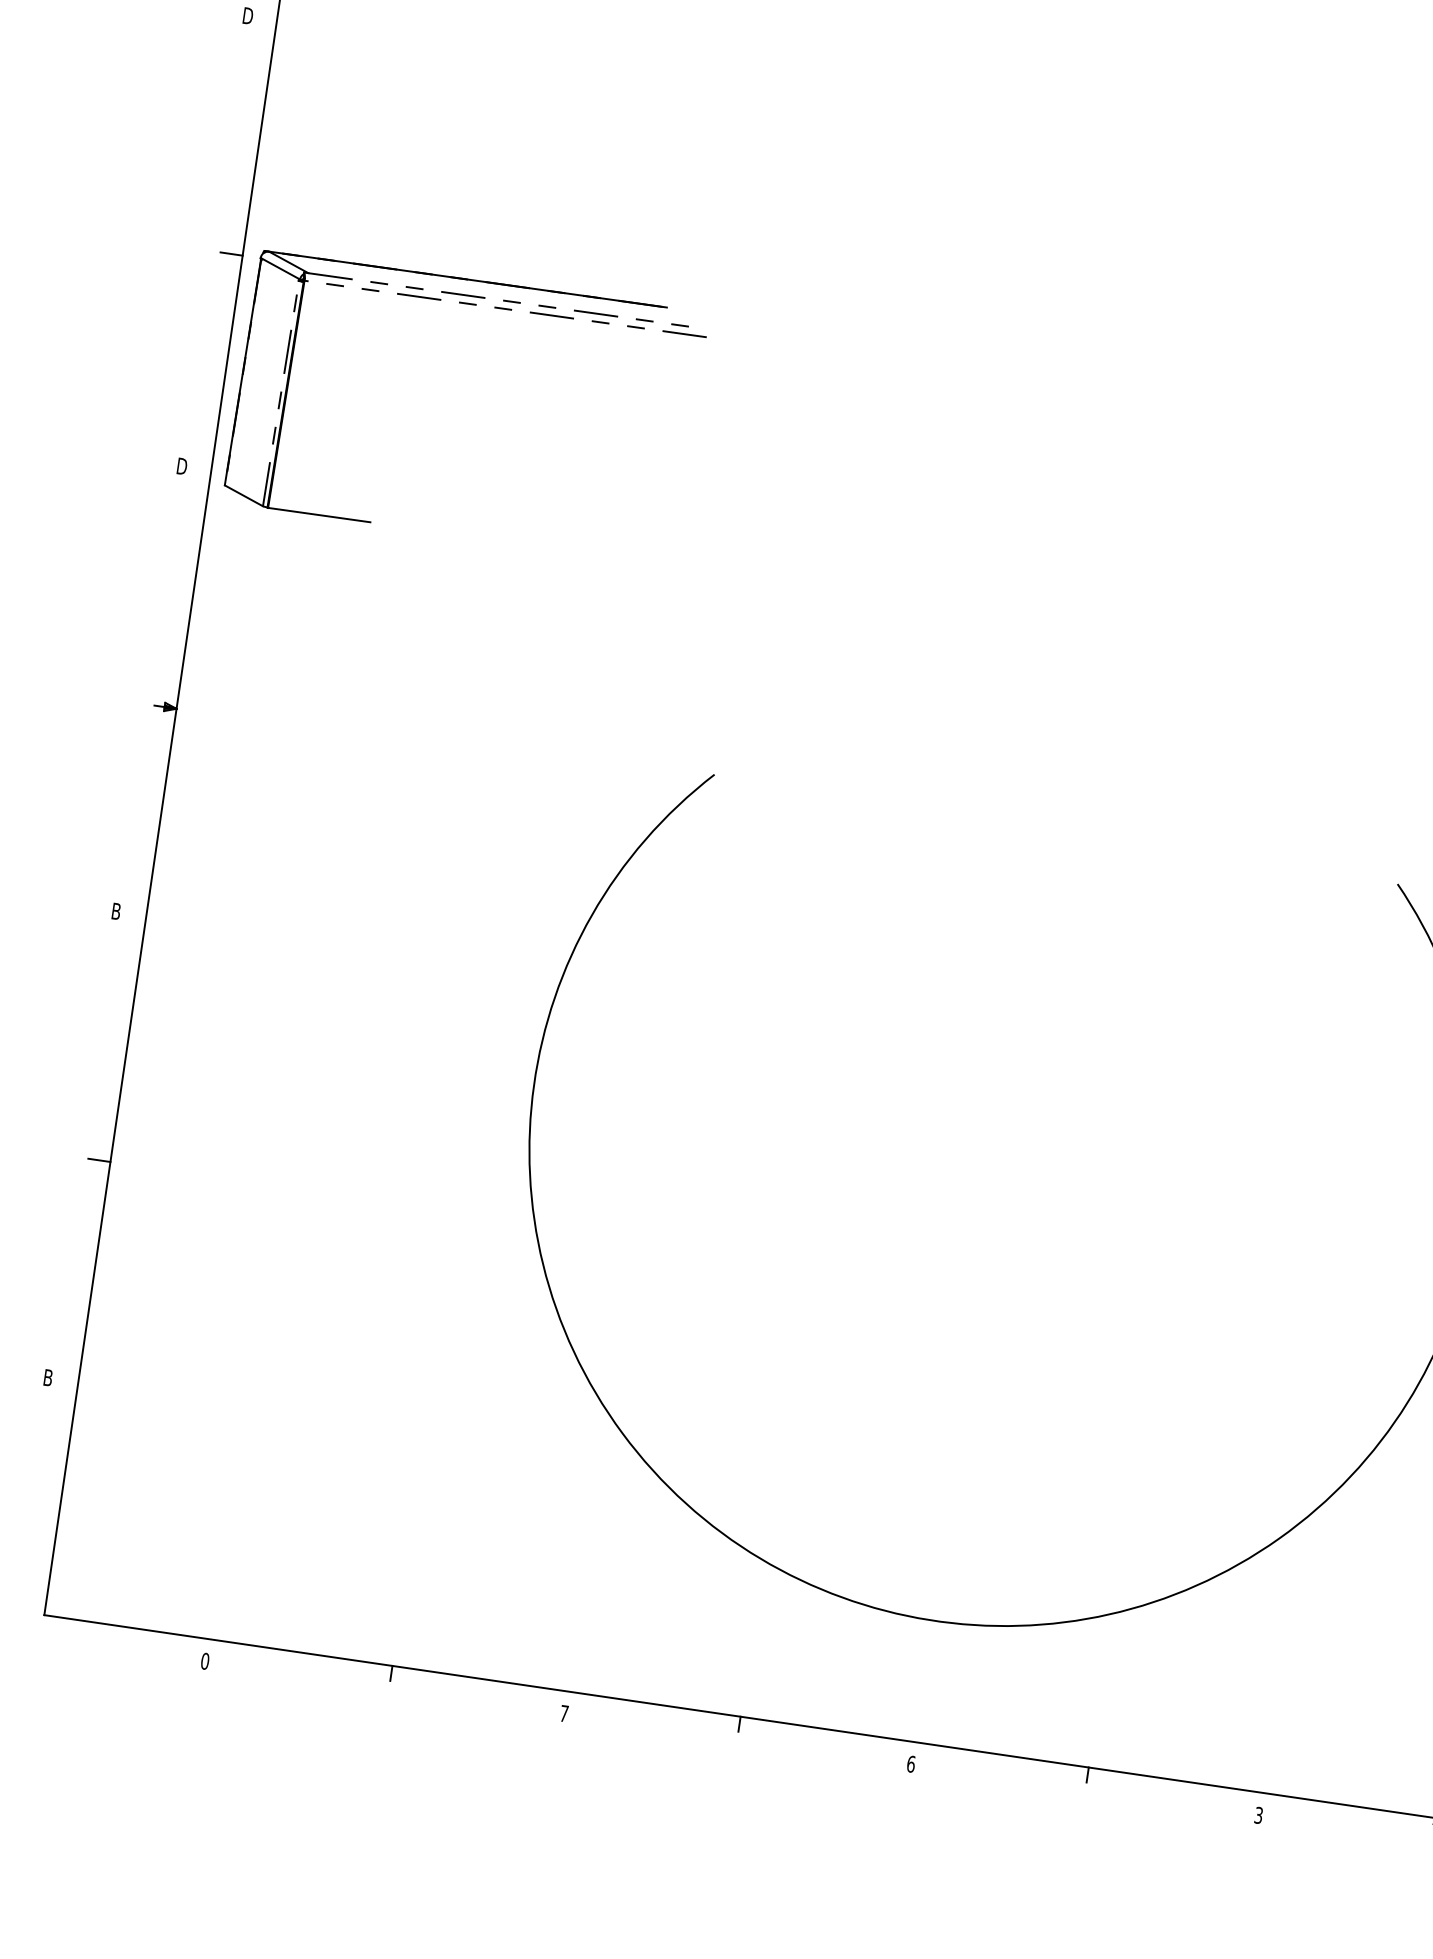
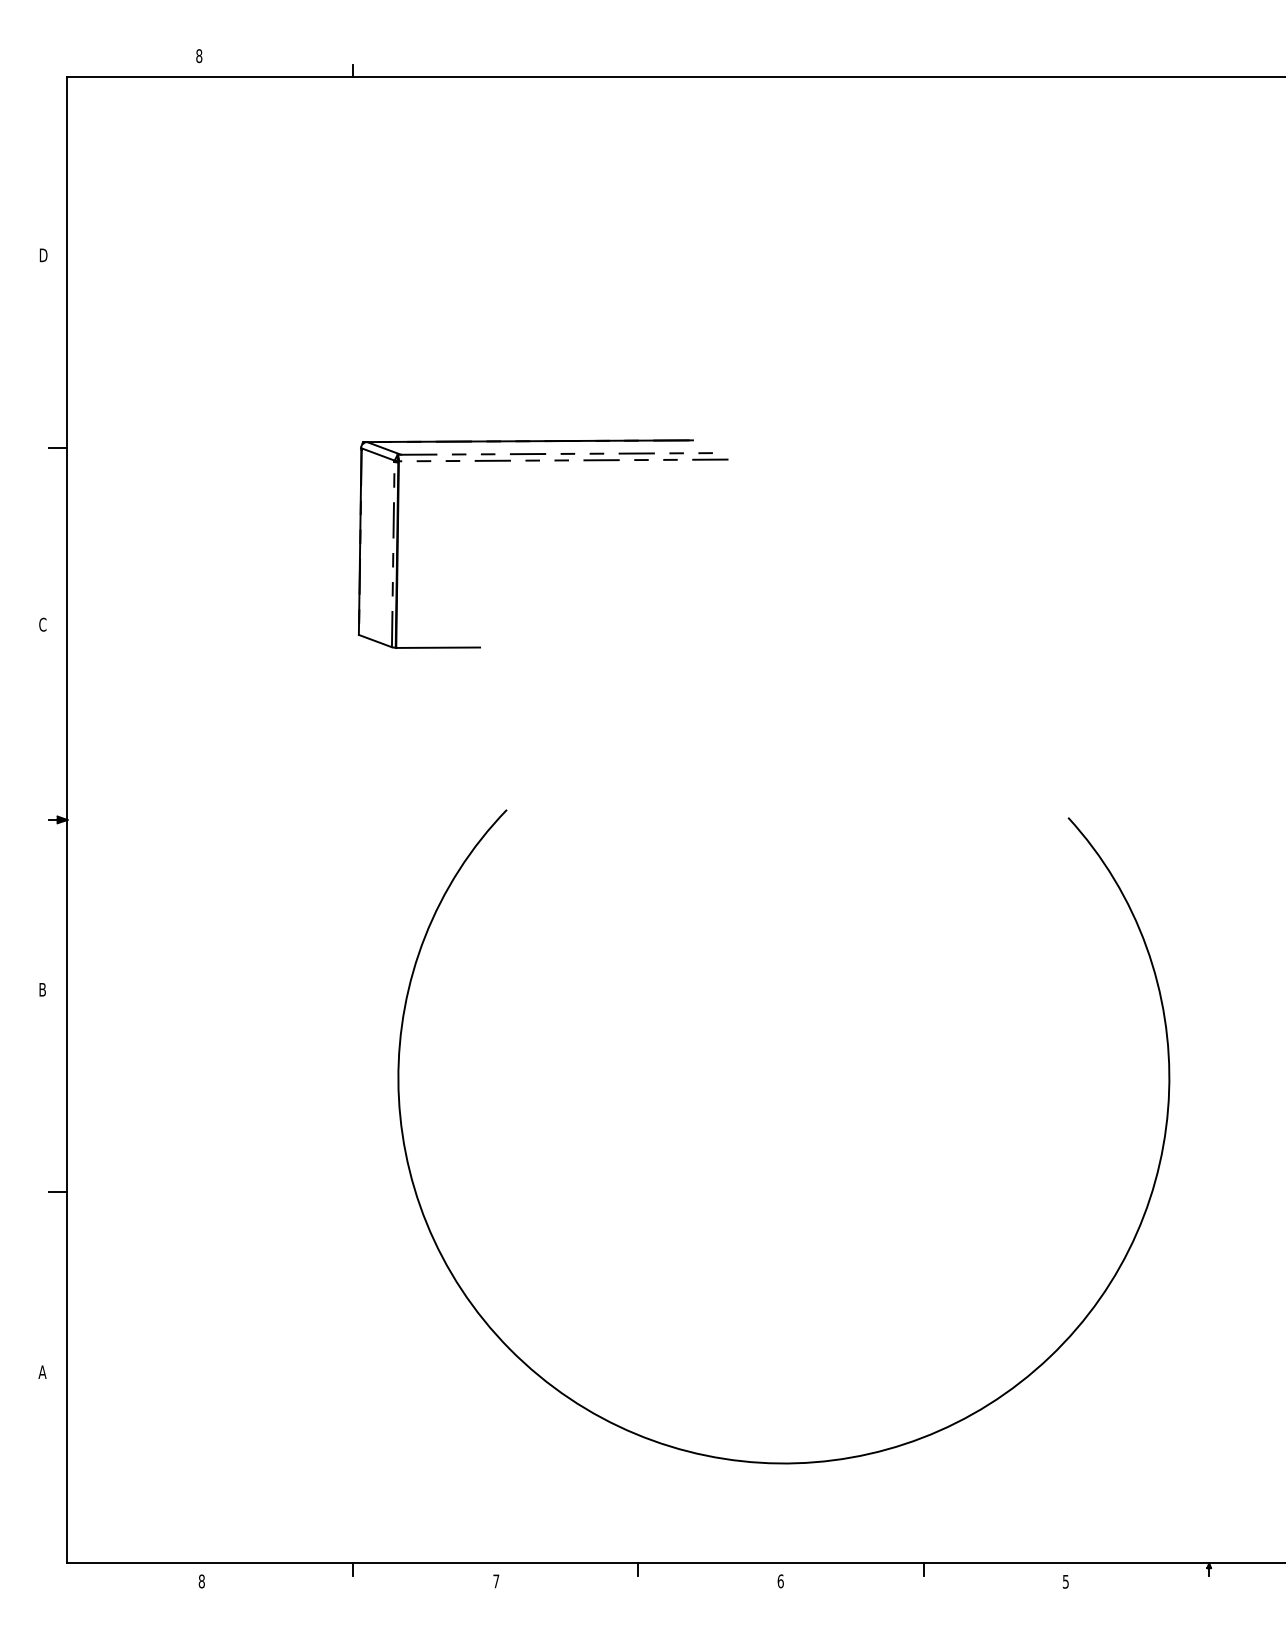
part: (475, 306) -> (539, 461), moved
text: (182, 466) -> (43, 624), D -> C
text: (48, 1376) -> (42, 1371), B -> A
text: (204, 1661) -> (201, 1581), 0 -> 8
text: (1258, 1813) -> (1065, 1580), 3 -> 5

